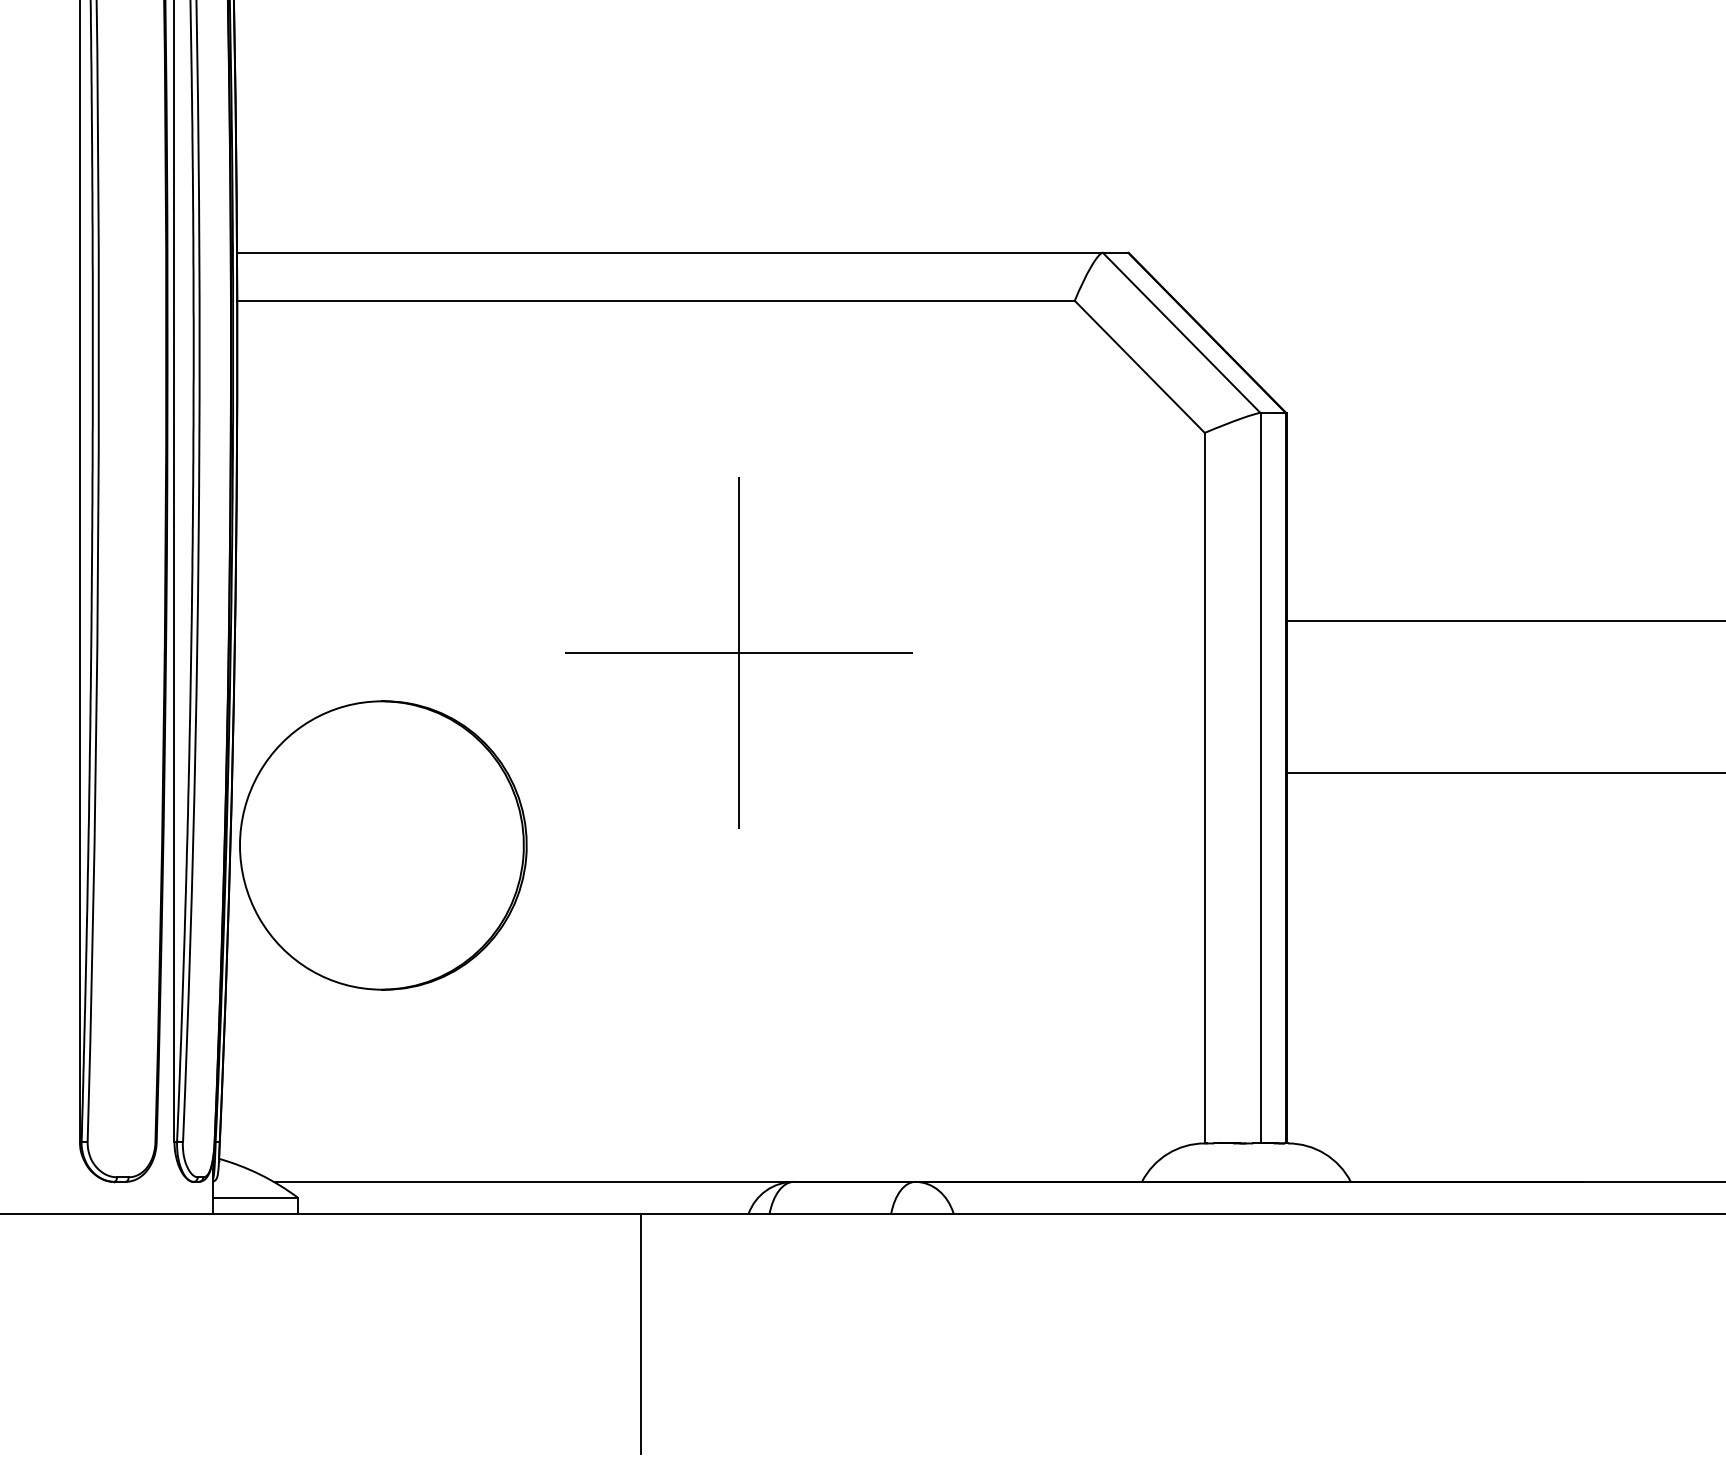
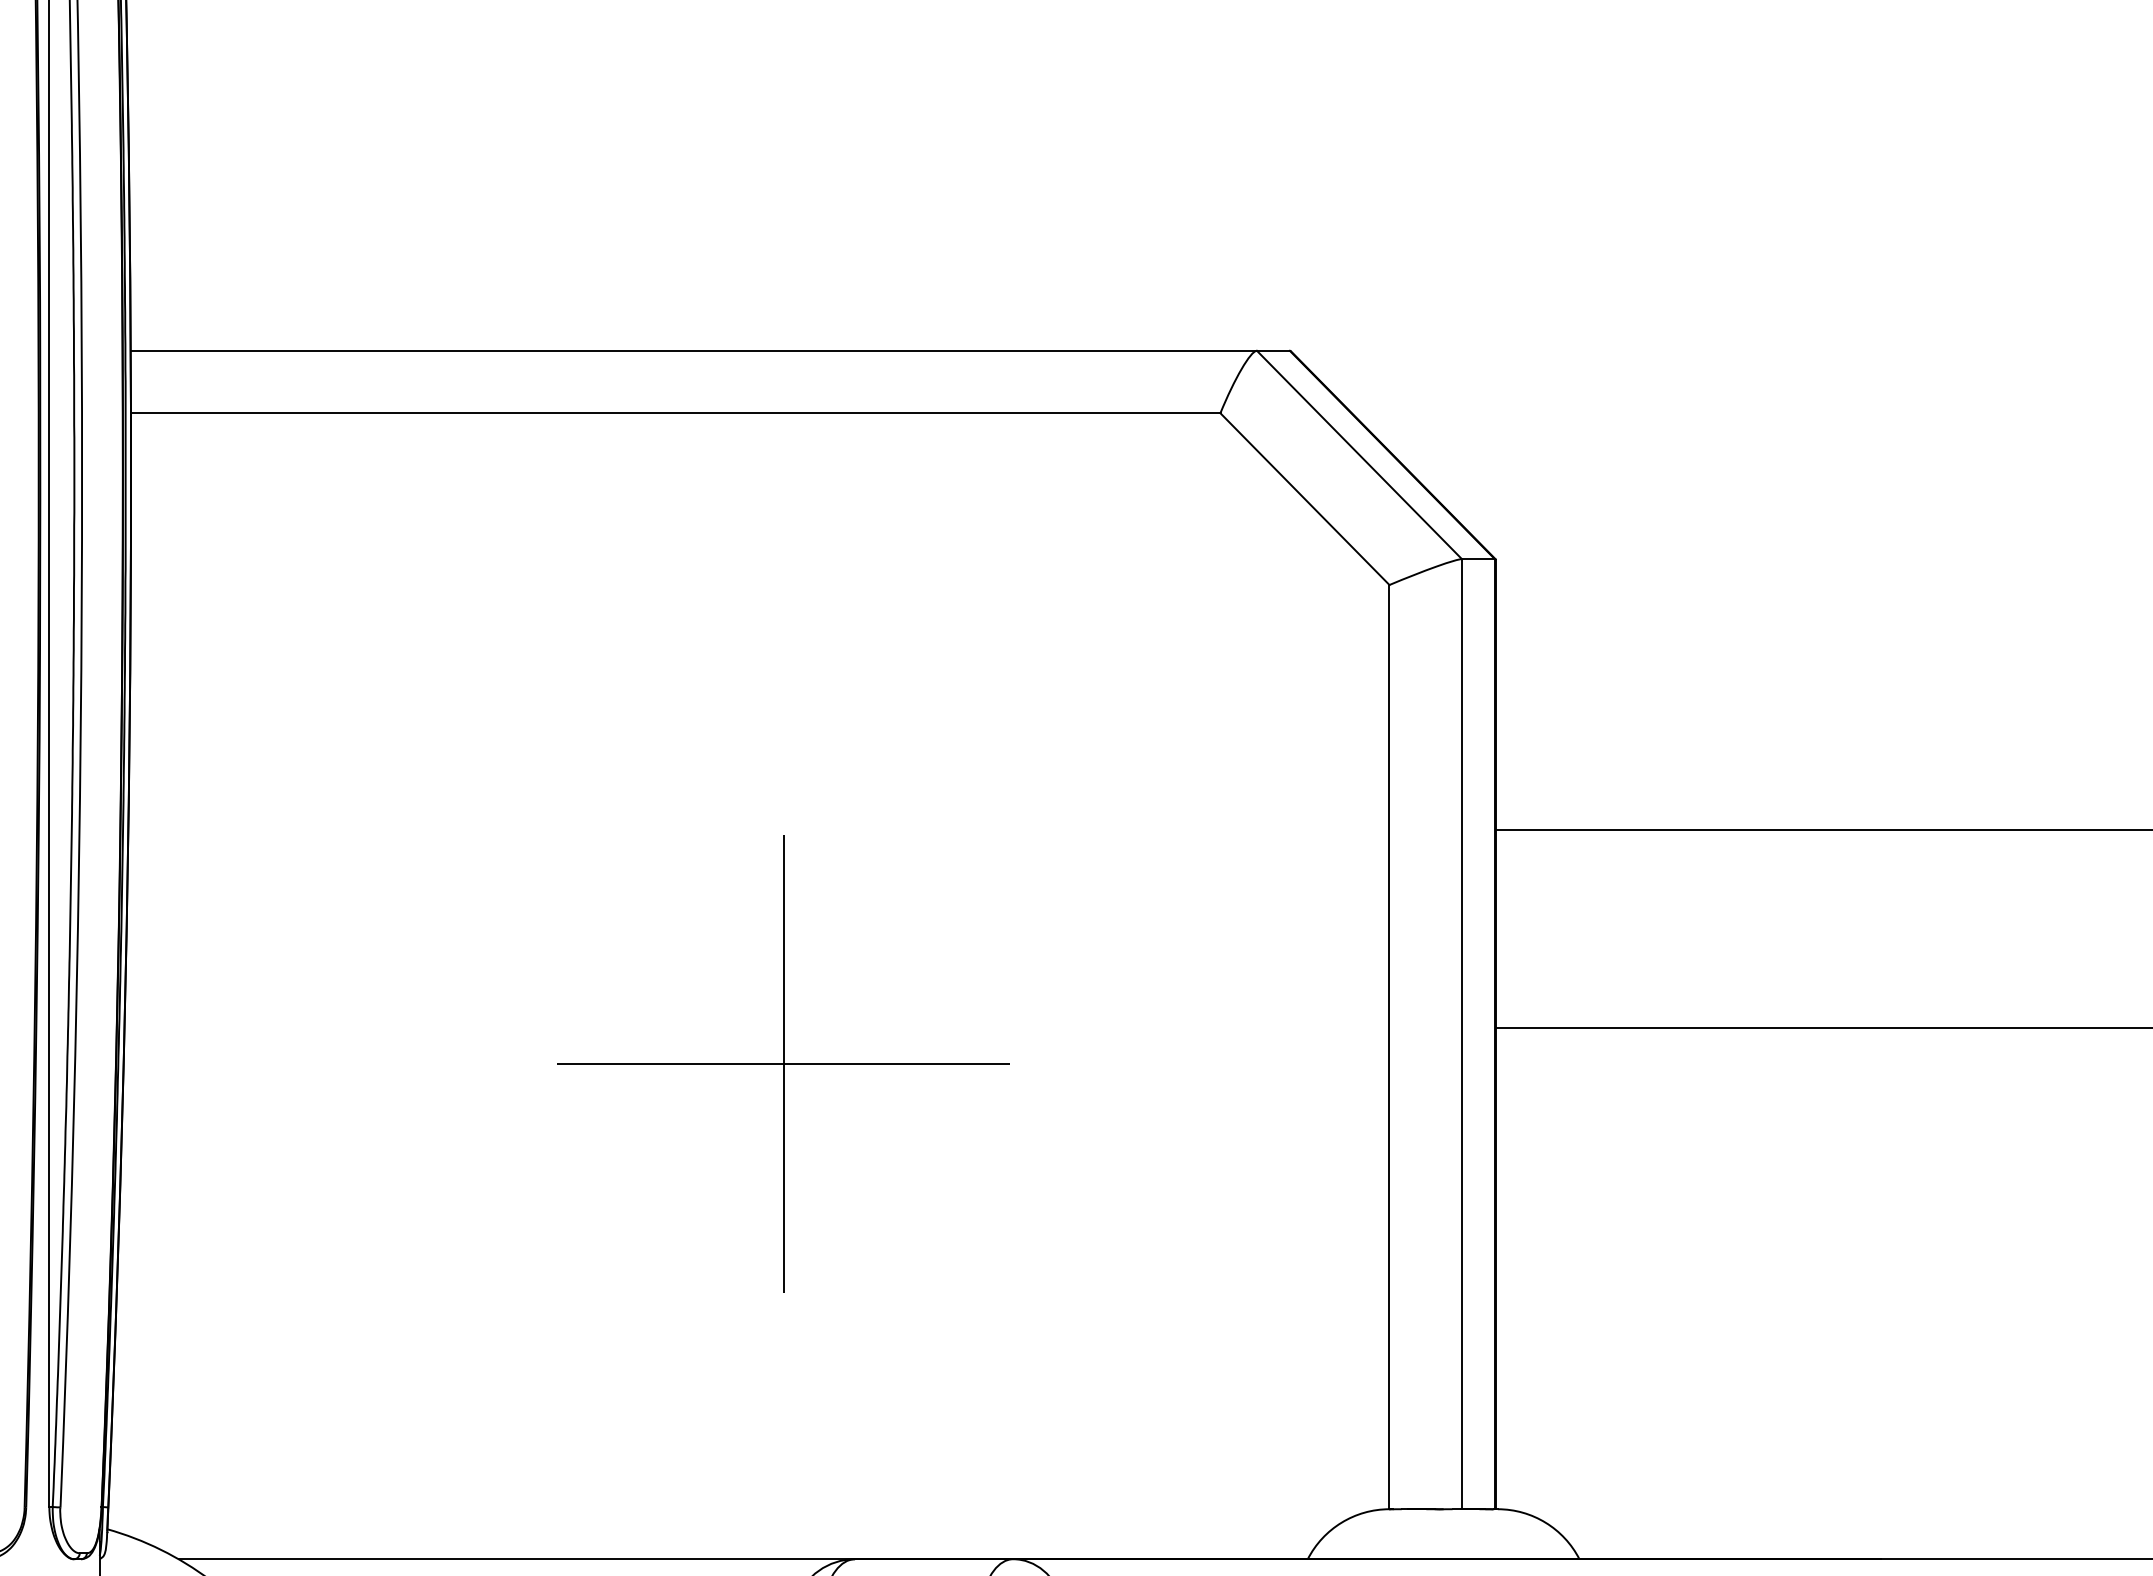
part: (738, 652) -> (782, 1063), moved
part: (383, 845) -> (321, 1121), removed

